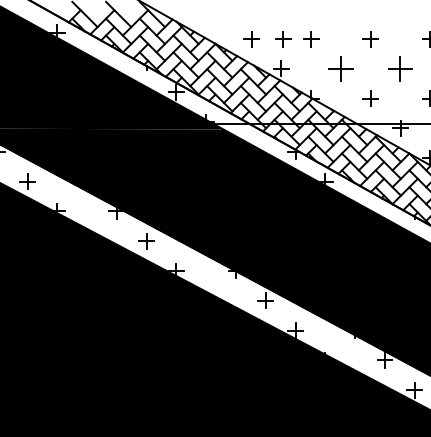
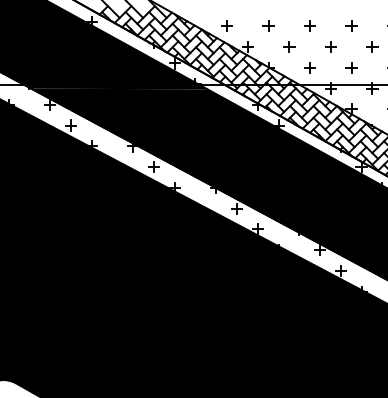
part: (282, 37) -> (248, 25), removed
part: (341, 68) -> (289, 46), size x0.62
part: (400, 68) -> (330, 46), size x0.62

